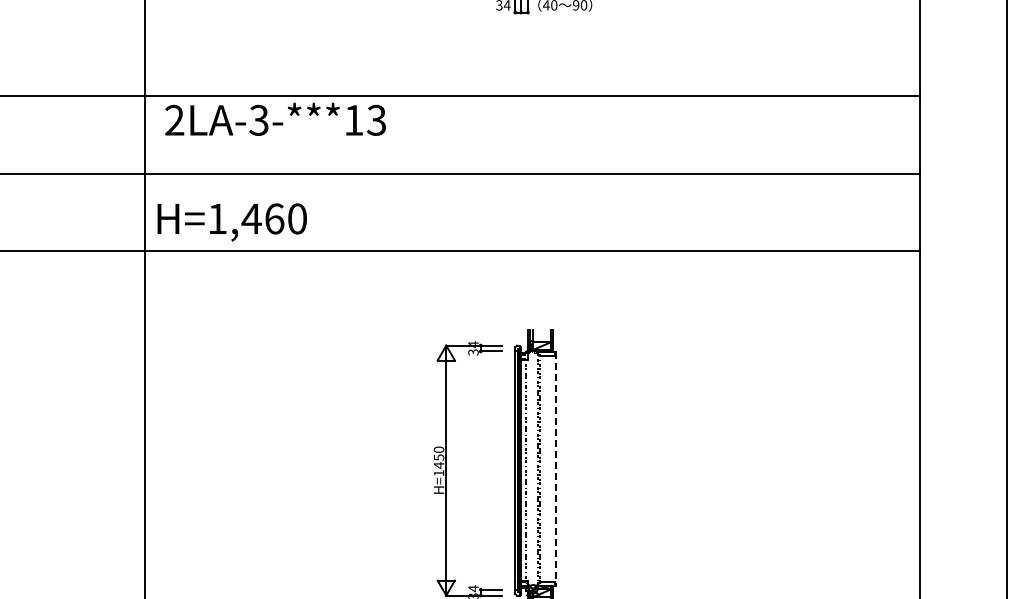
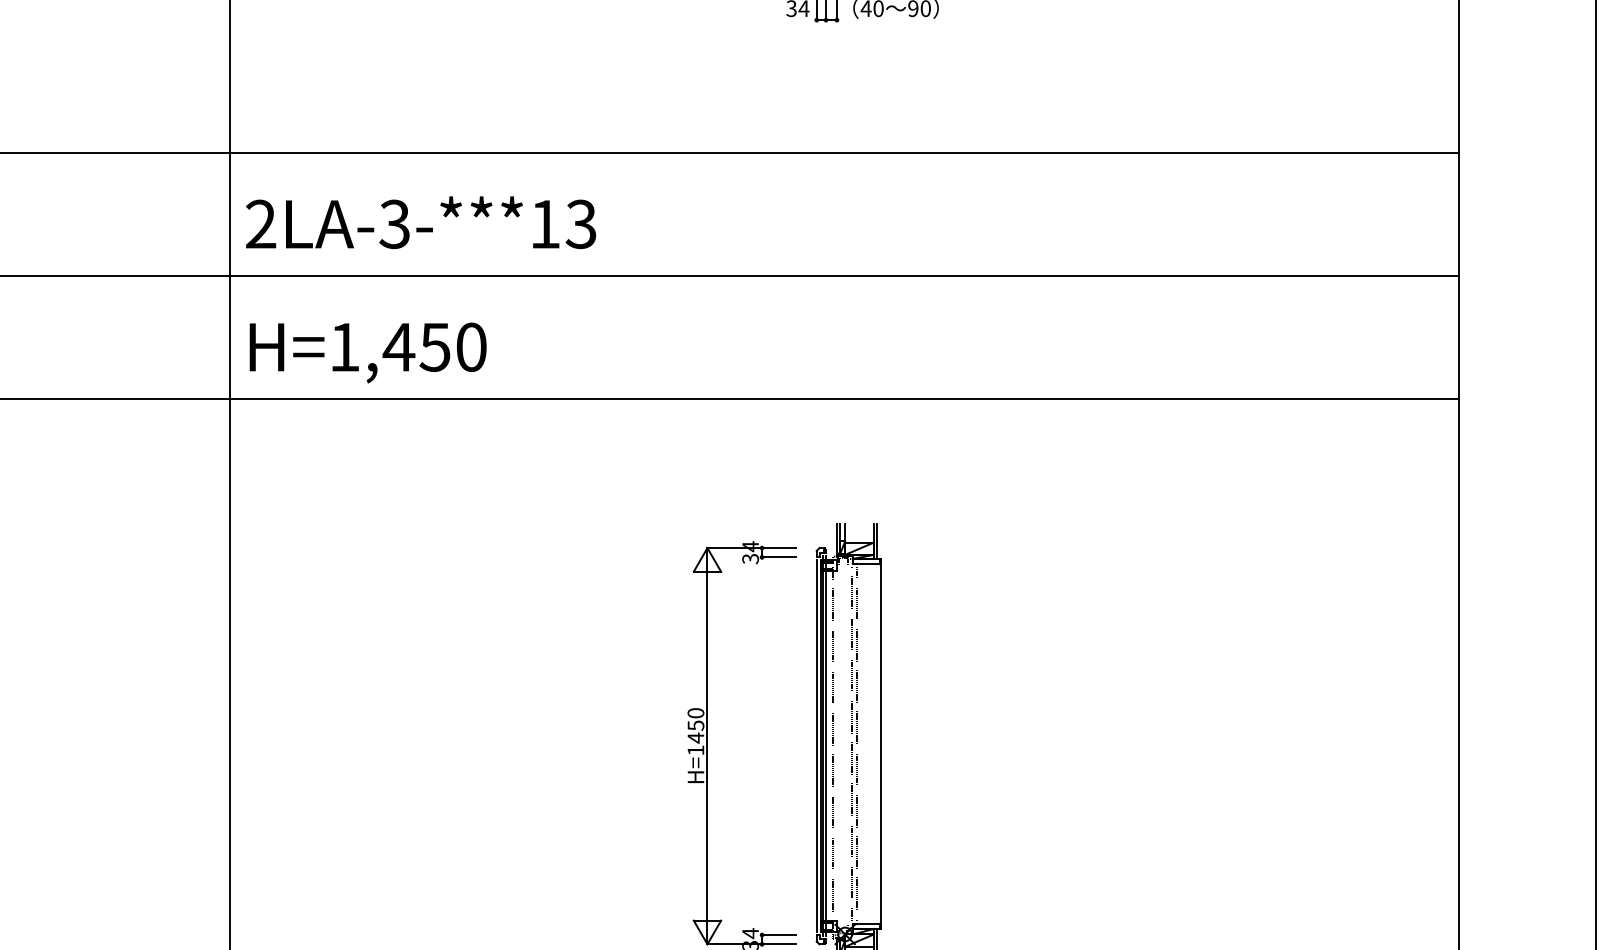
text: (275, 118) -> (420, 221), moved
text: (274, 218) -> (435, 346), H=1,460 -> H=1,450
line: (555, 469) -> (880, 744), dashed -> solid

